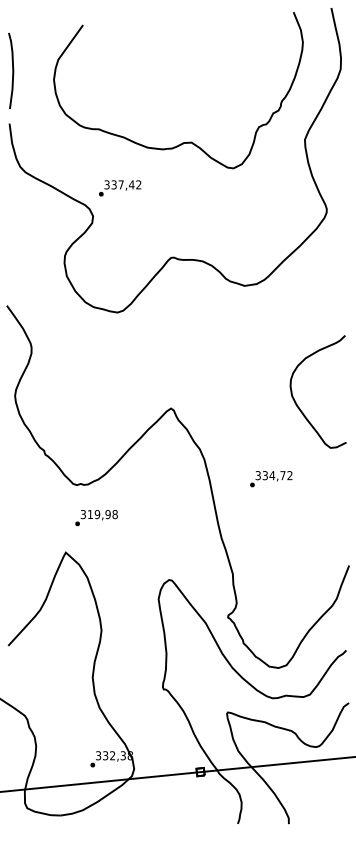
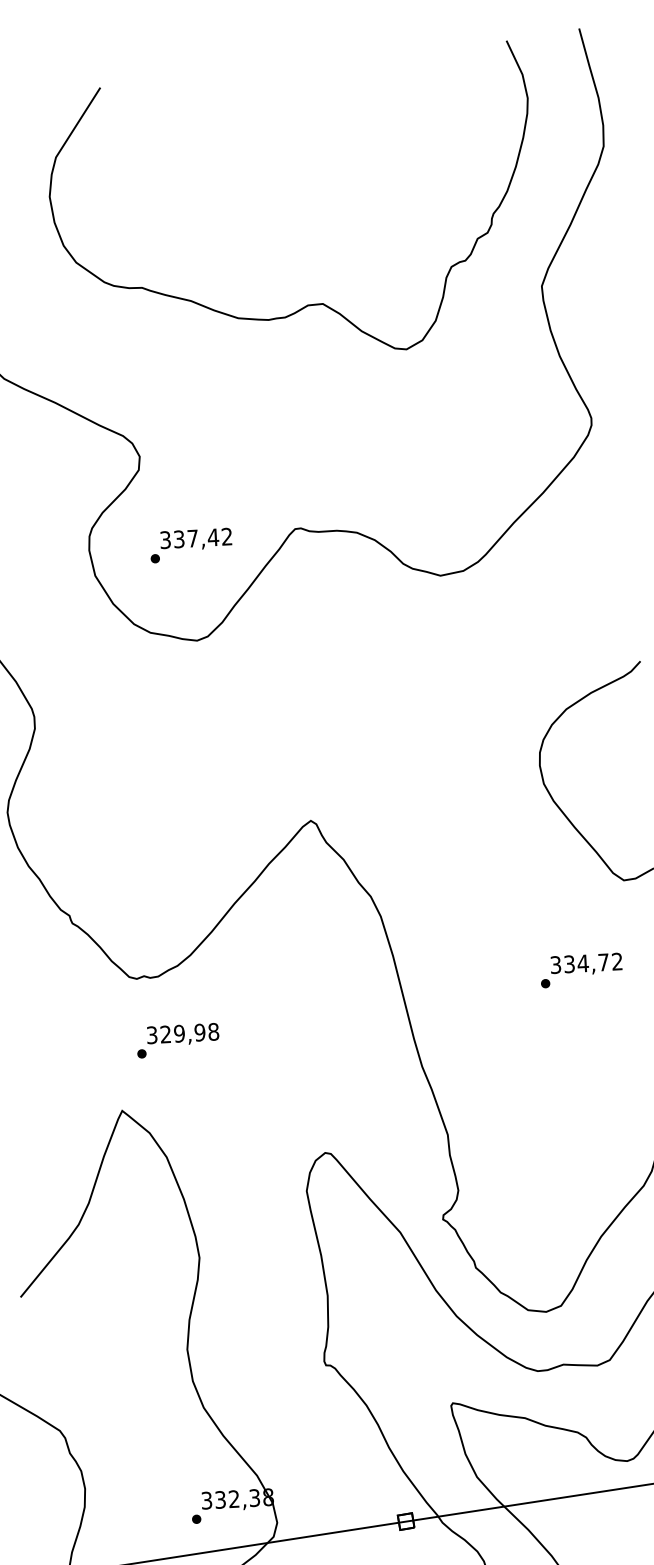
text: (120, 188) -> (191, 545), moved
text: (271, 479) -> (581, 971), moved
text: (89, 514) -> (164, 1034), 319,98 -> 329,98

